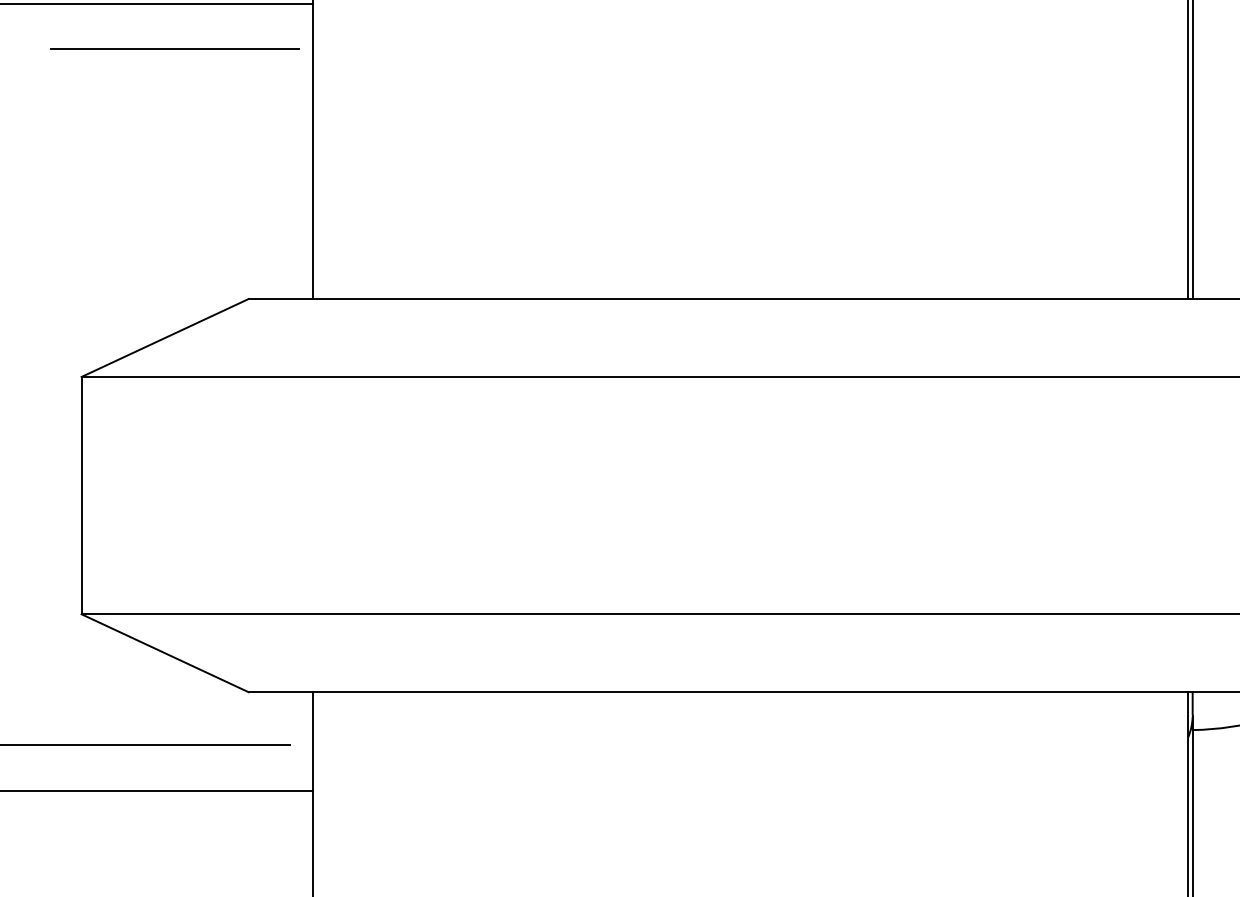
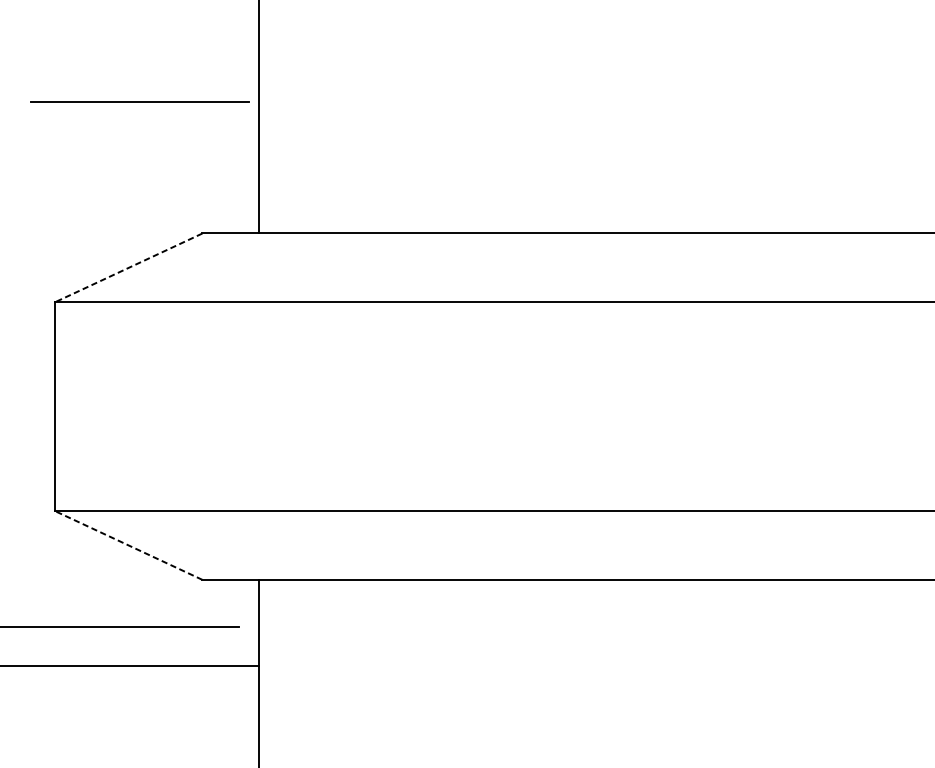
line: (174, 48) -> (139, 101), moved
line: (164, 338) -> (128, 268), solid -> dashed
line: (164, 653) -> (128, 545), solid -> dashed

